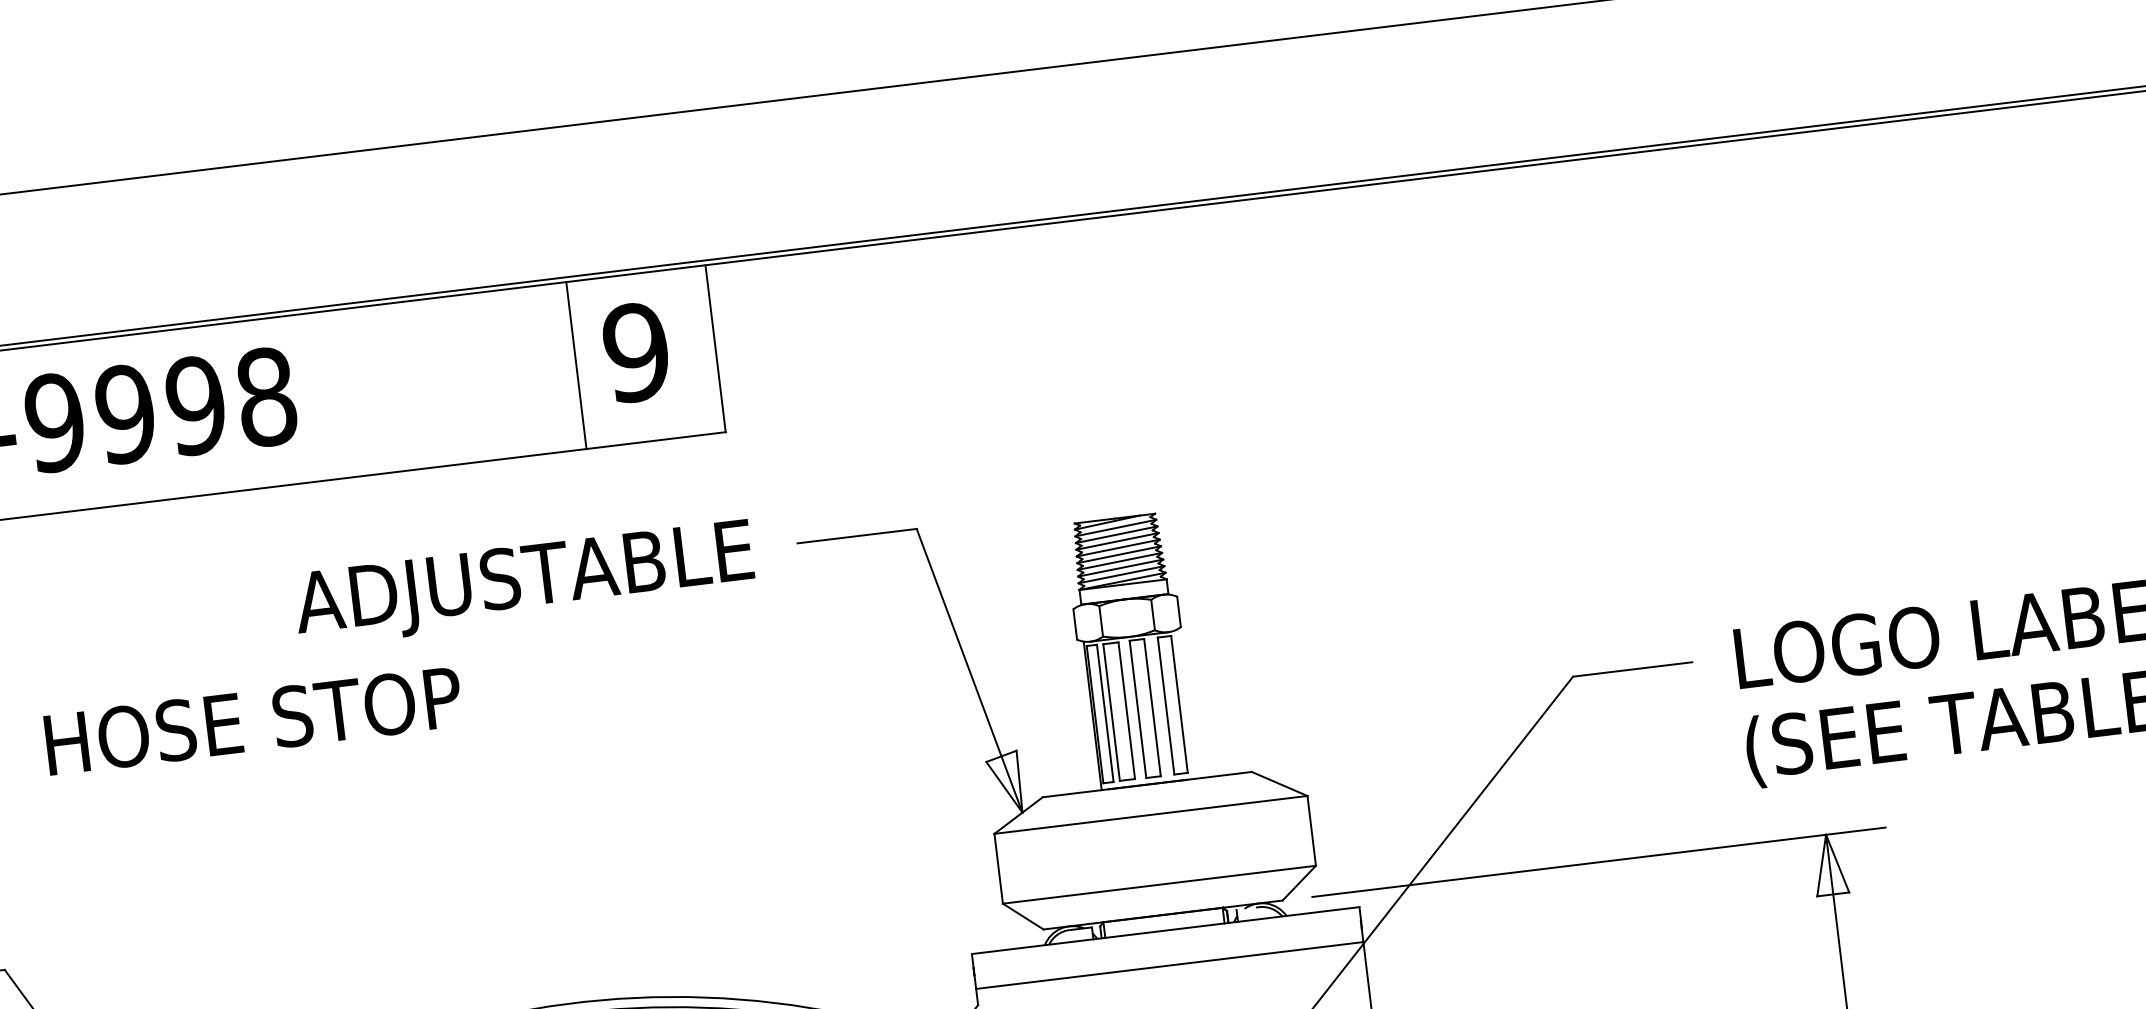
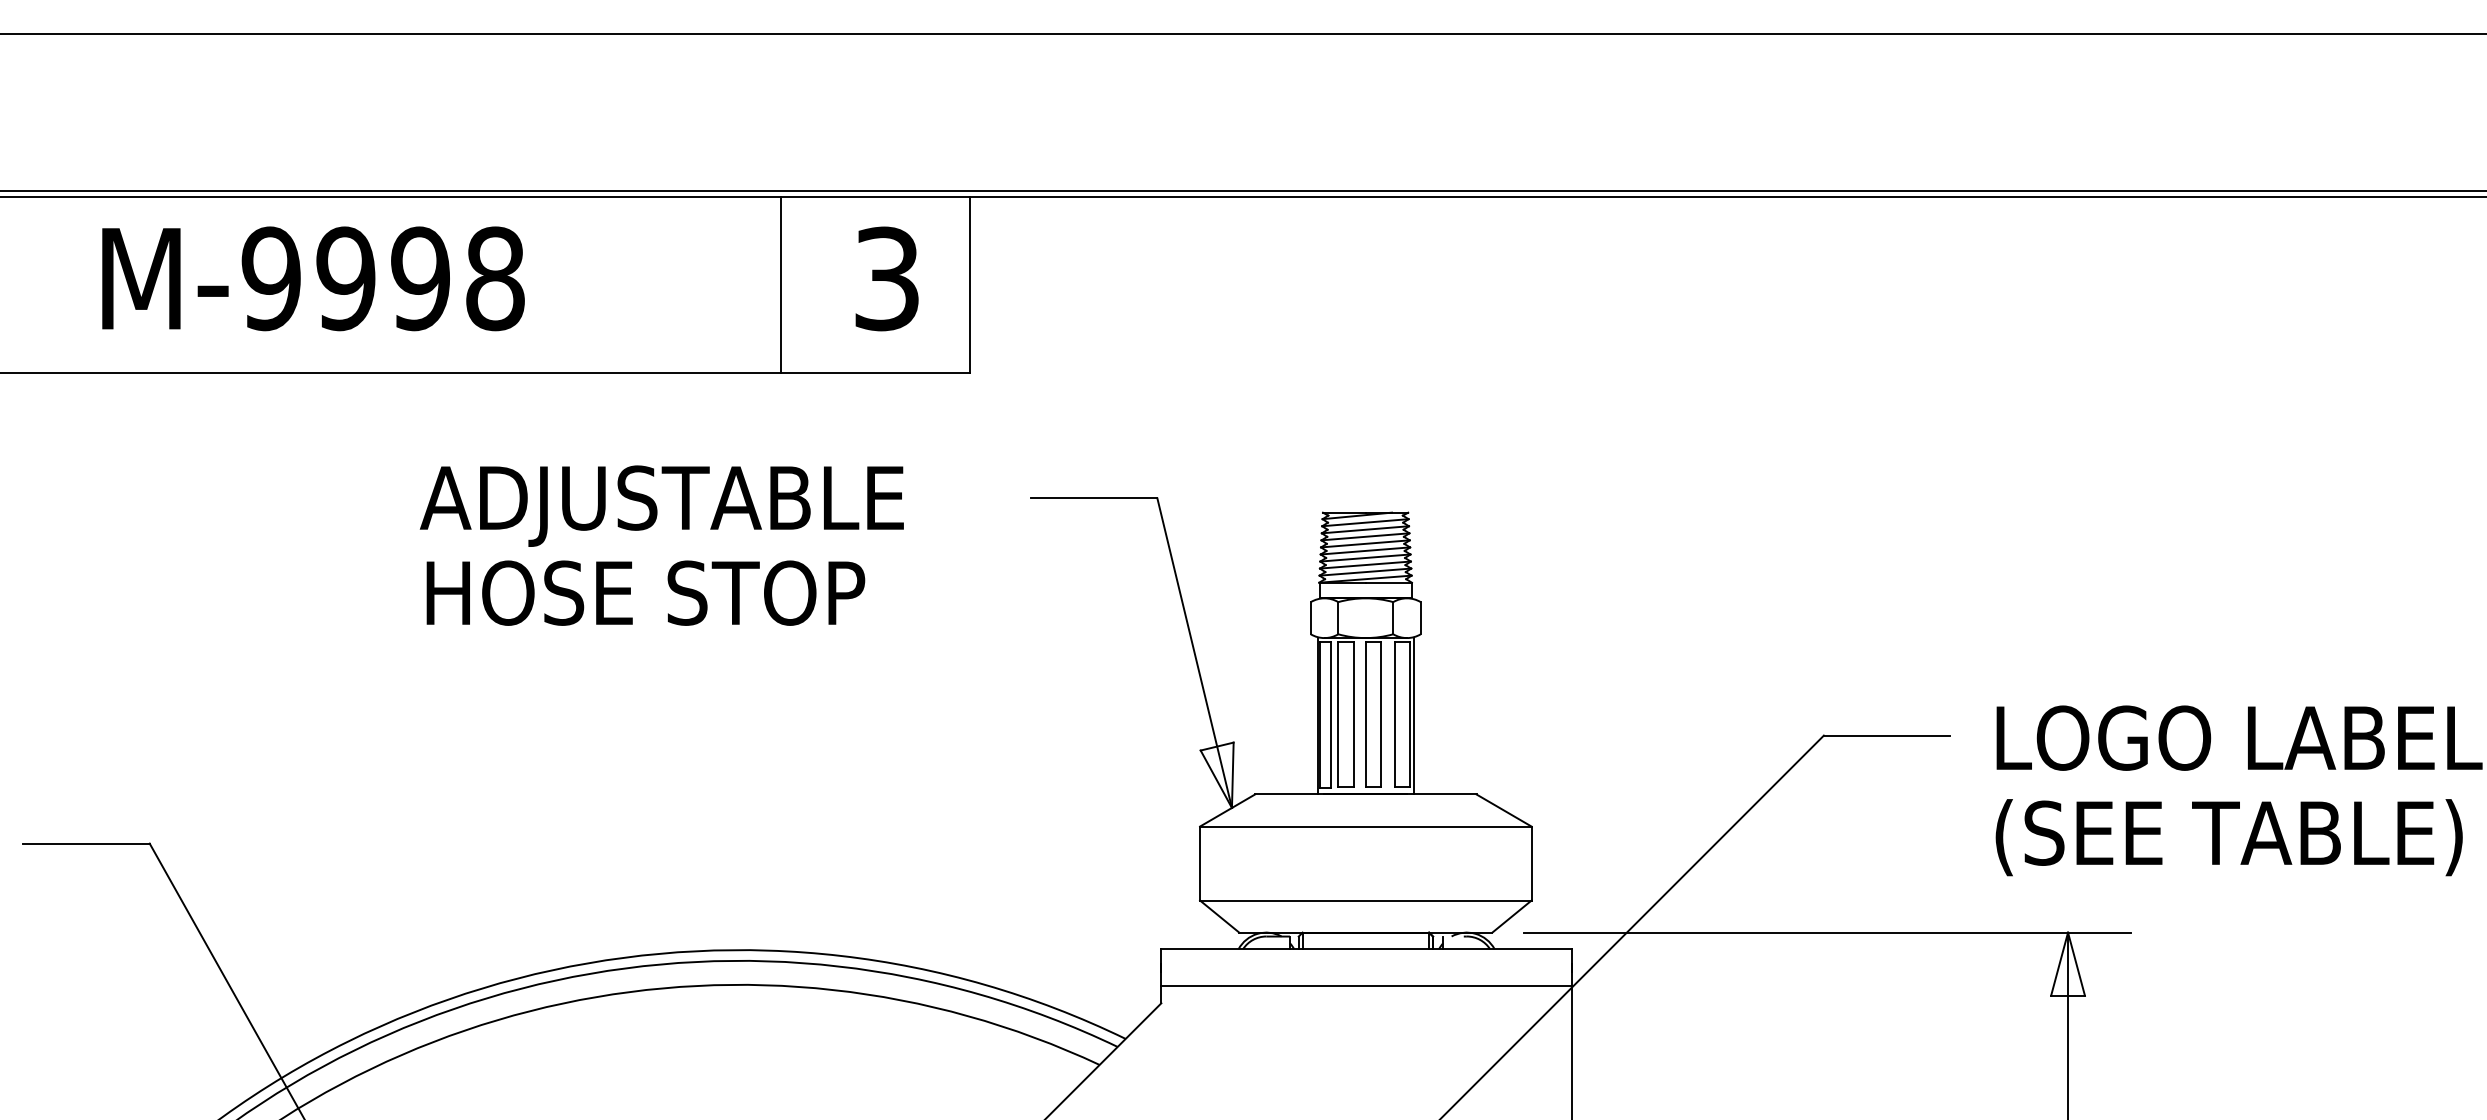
text: (635, 352) -> (886, 278), 9 -> 3
line: (576, 365) -> (780, 284), moved
text: (523, 583) -> (661, 505), moved
line: (1184, 705) -> (1414, 716), added
text: (253, 720) -> (645, 592), moved

